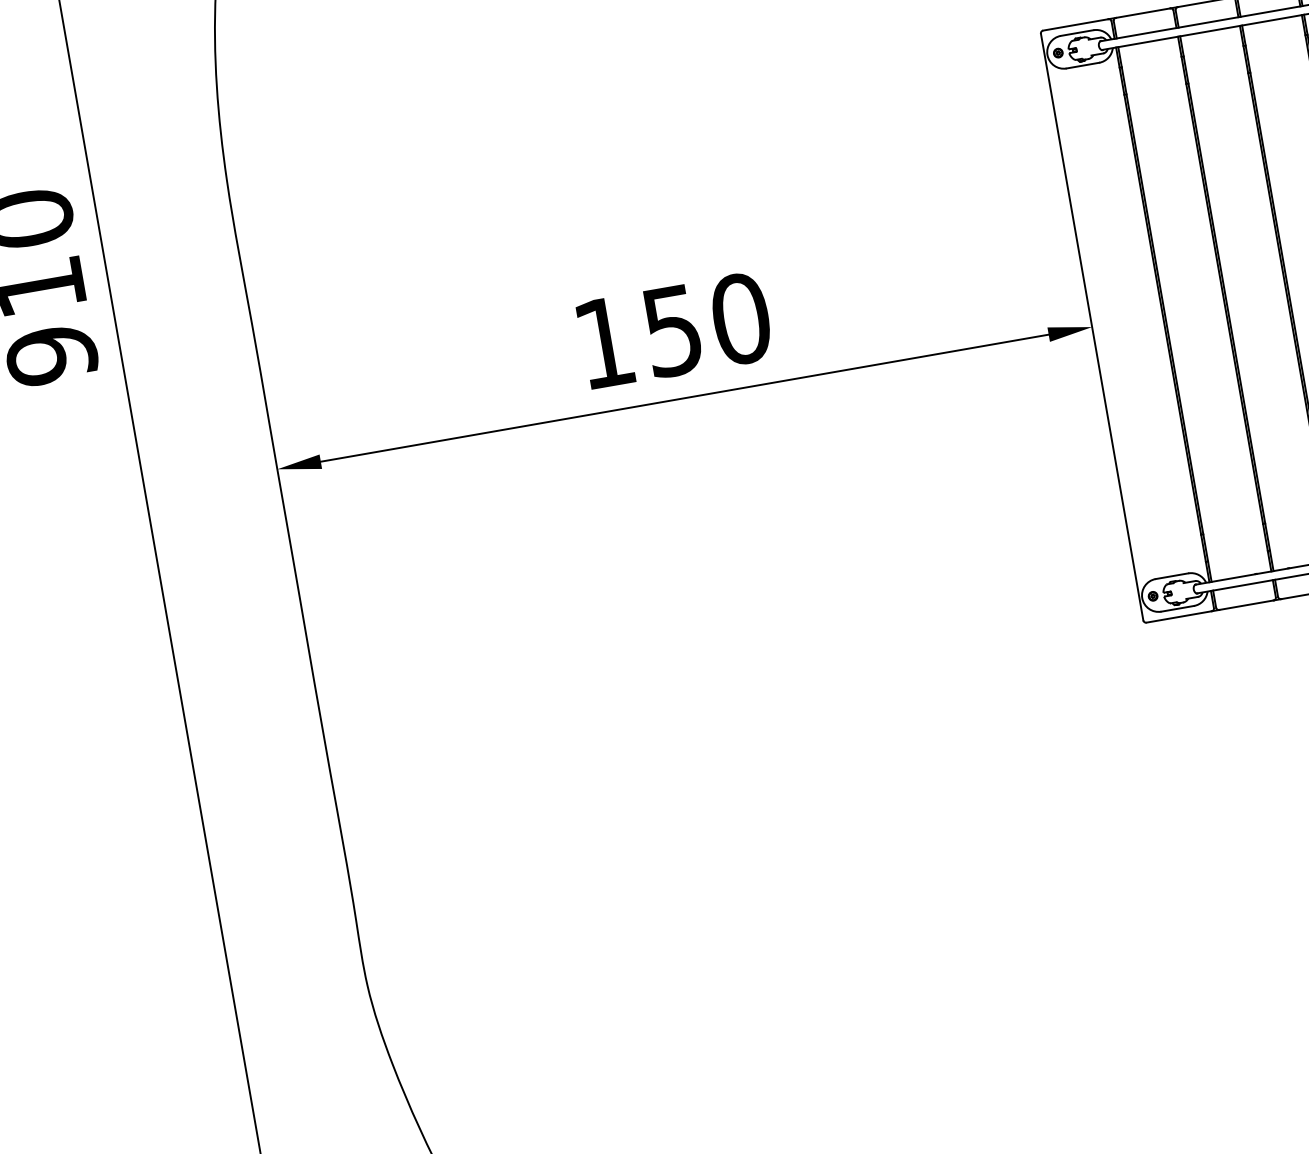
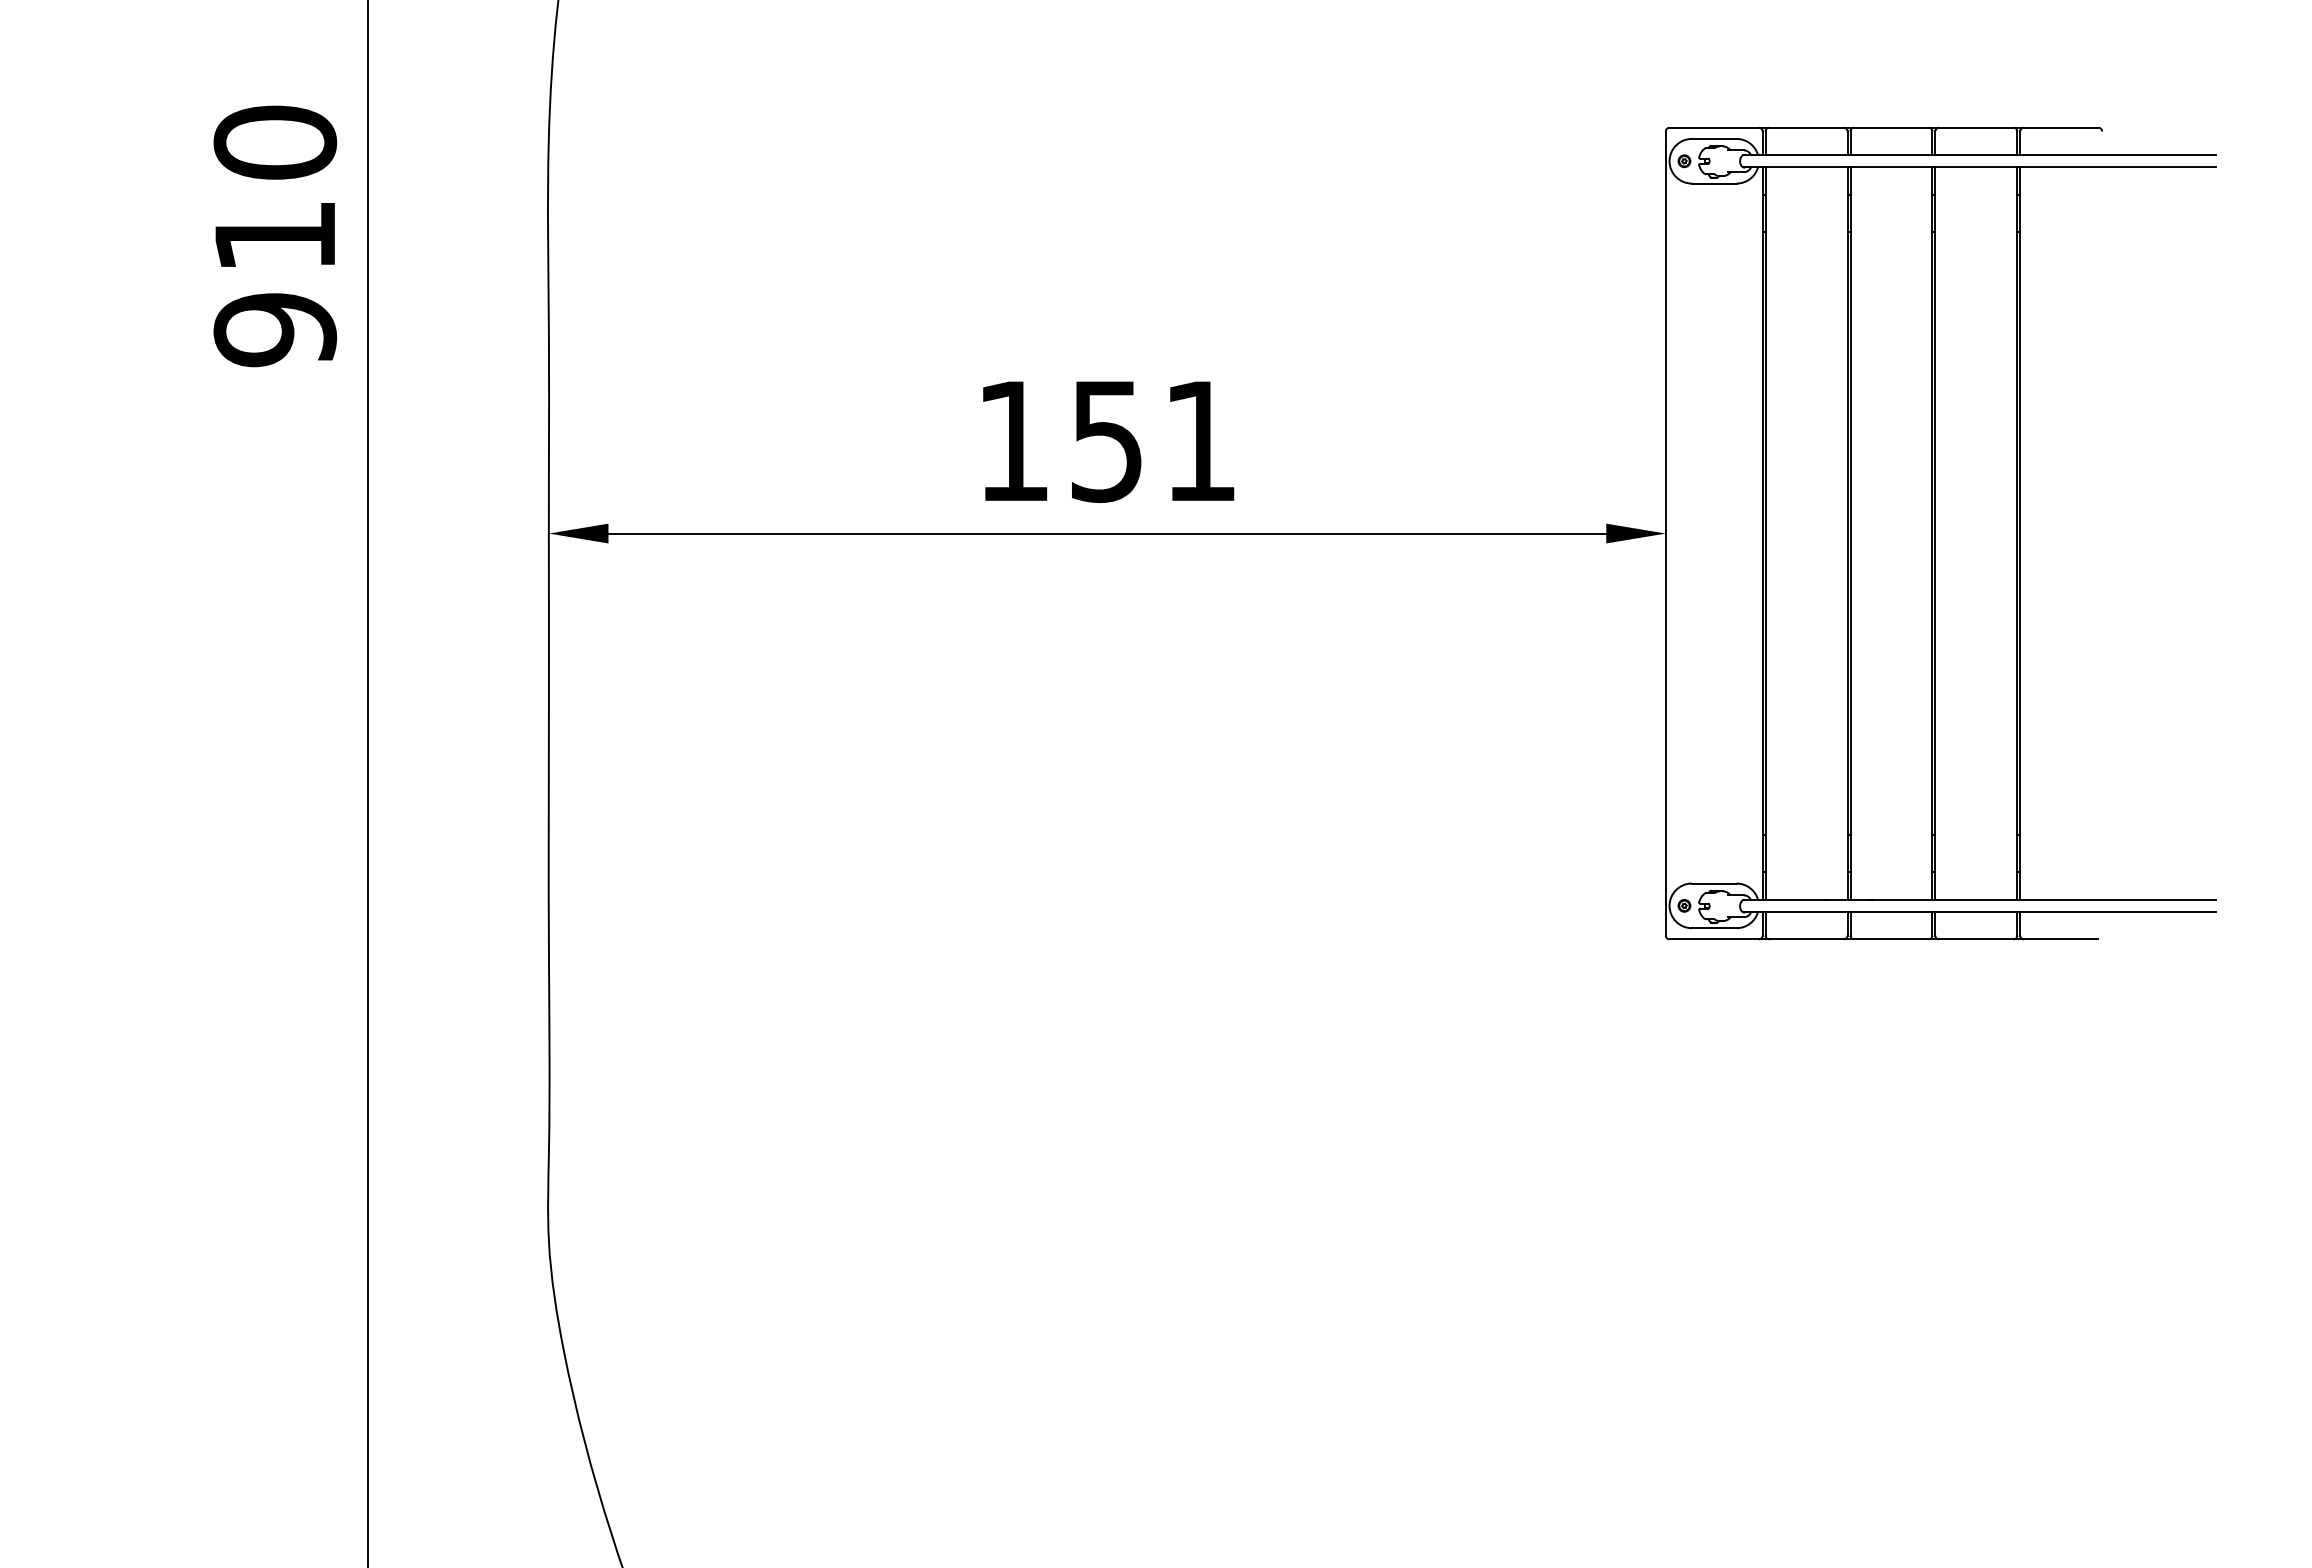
text: (740, 319) -> (1200, 441), 150 -> 151

